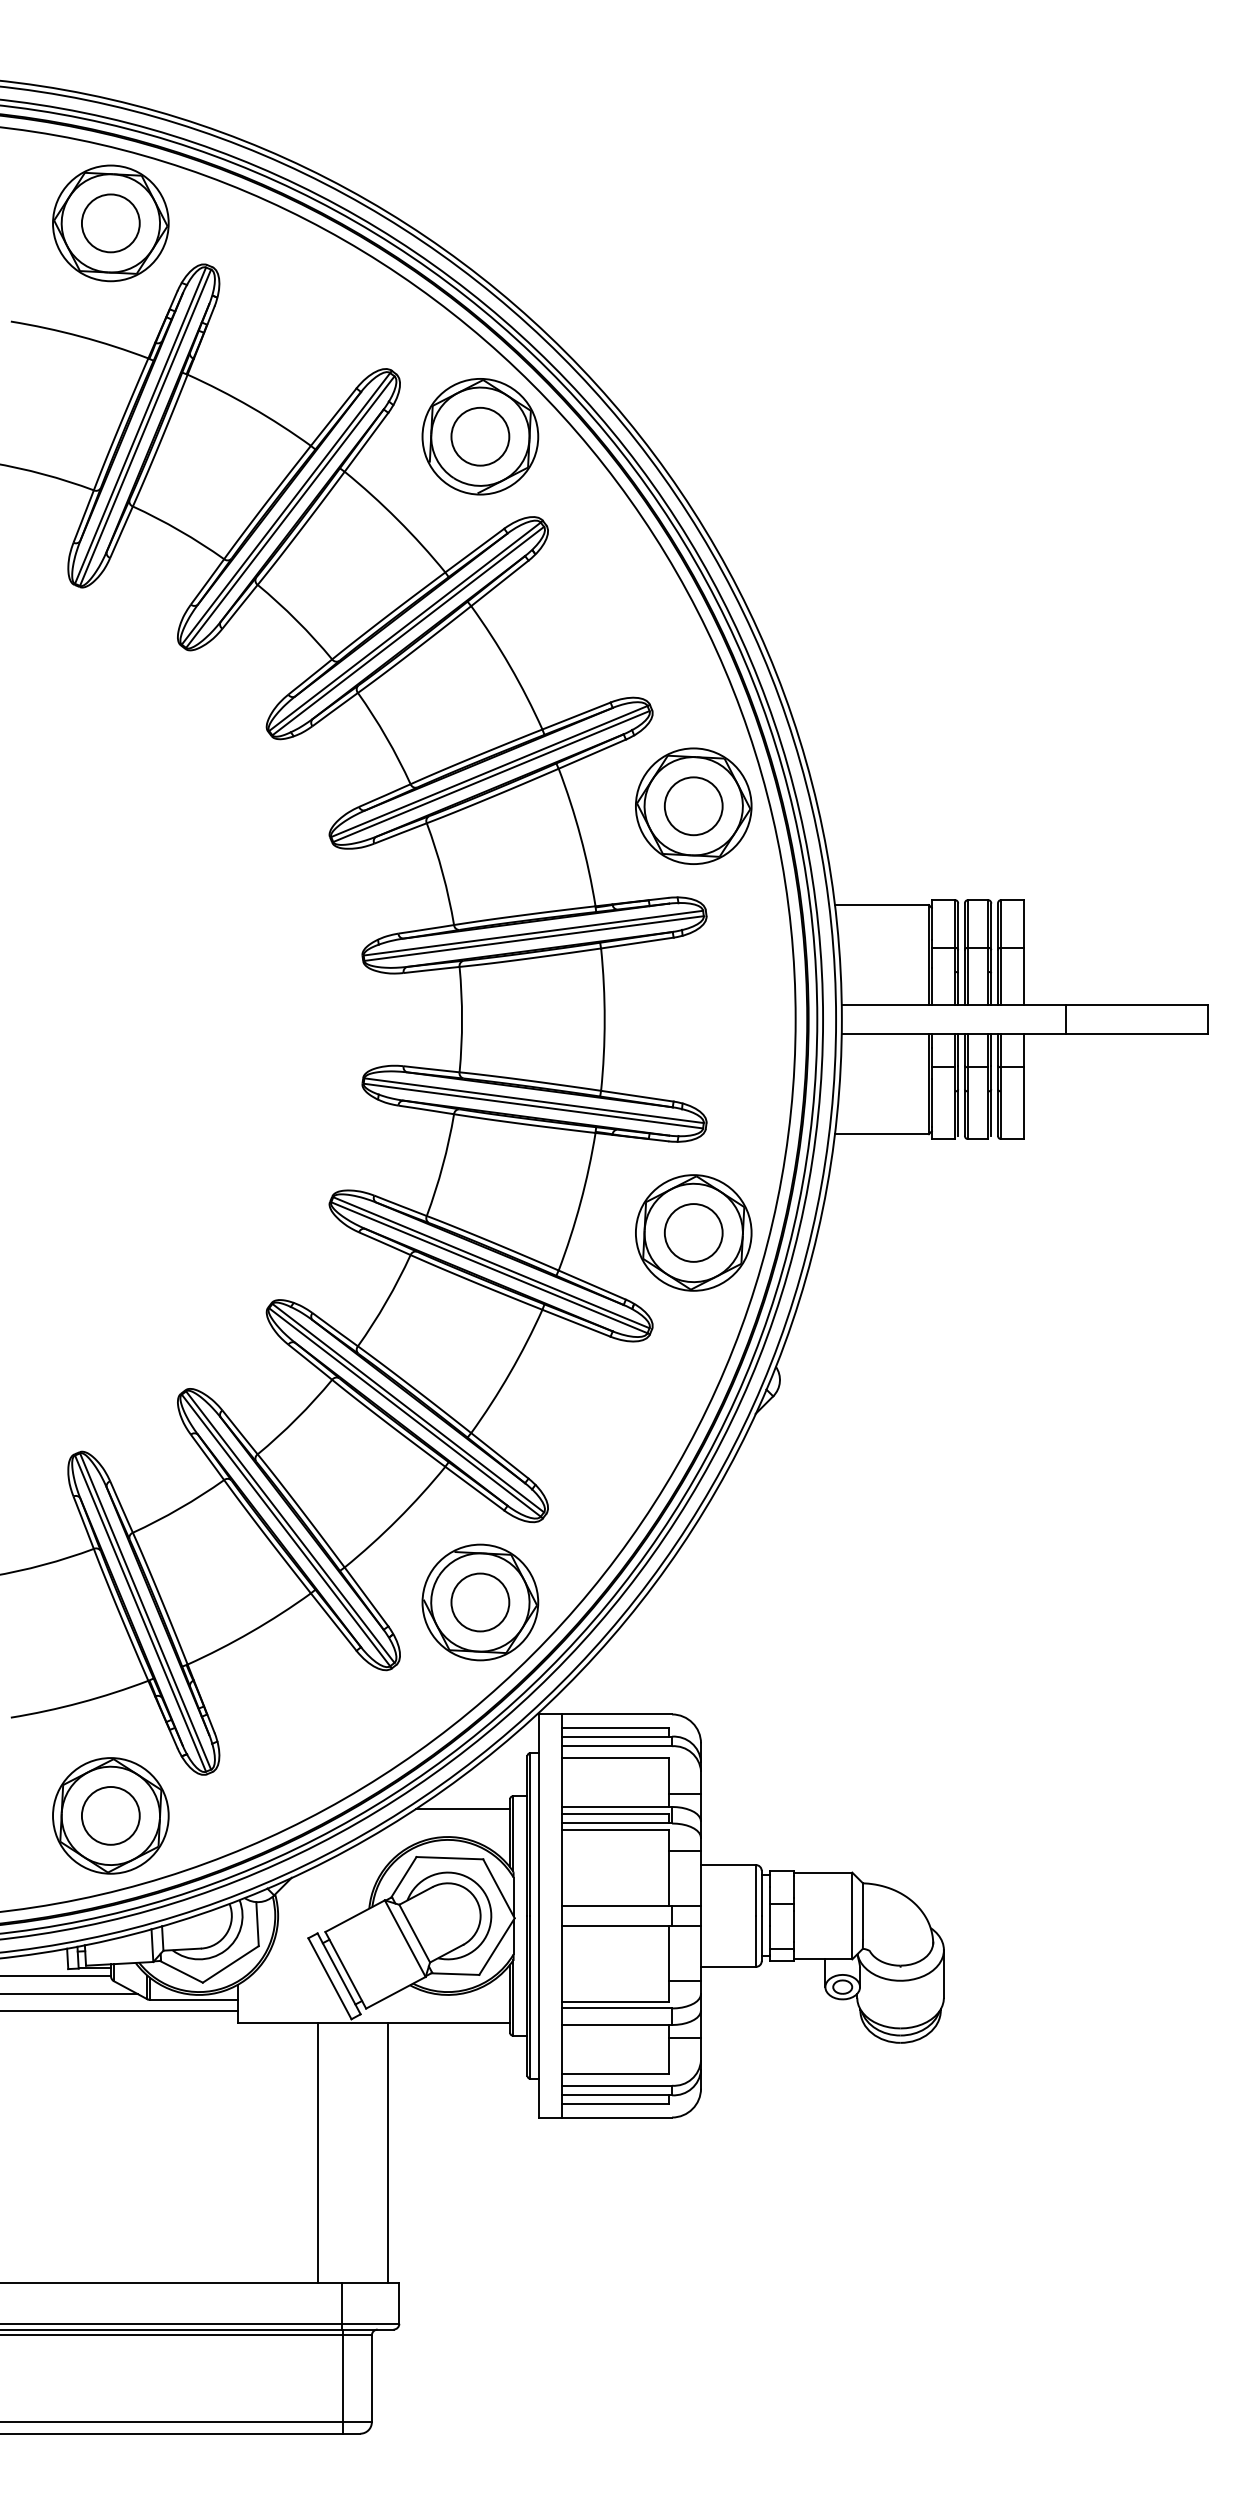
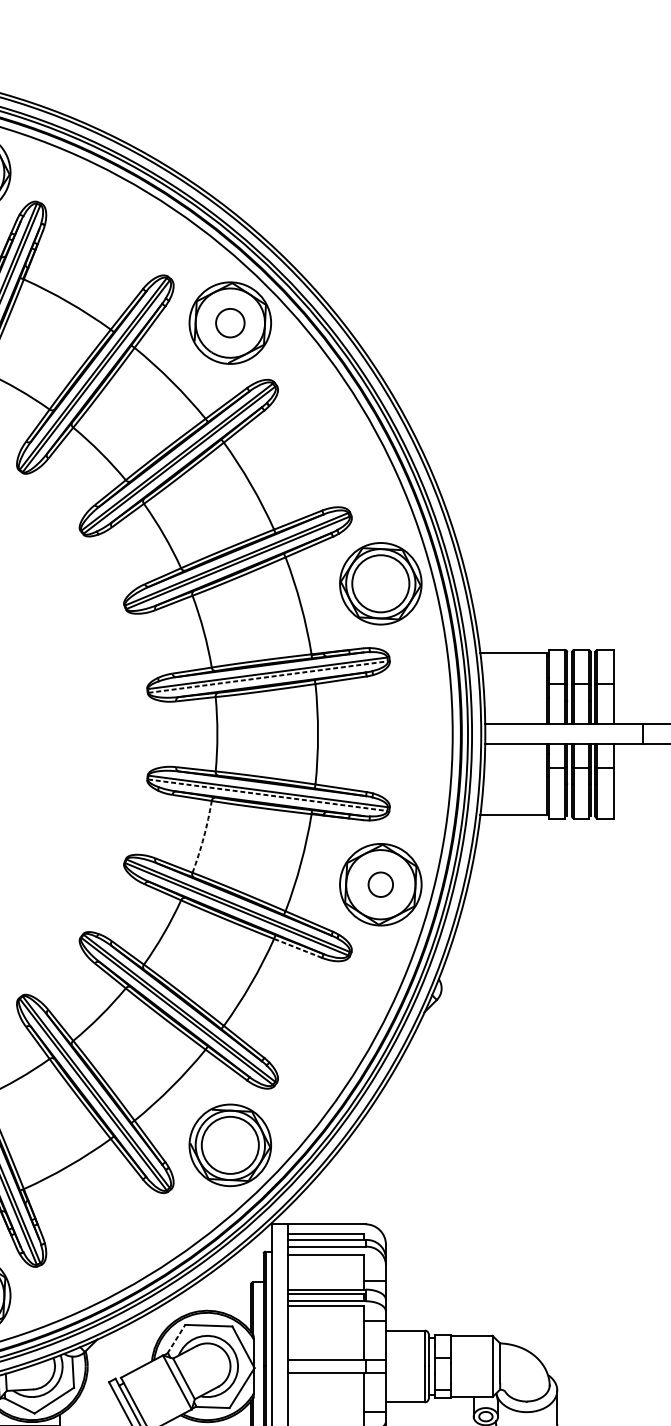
circle: (480, 436) -> (230, 322), size x0.7
circle: (693, 806) -> (380, 583), size x1.4
line: (534, 938) -> (268, 677), solid -> dashed
line: (533, 1106) -> (267, 795), solid -> dashed
arc: (442, 1165) -> (203, 837), solid -> dashed
circle: (693, 1232) -> (380, 884), size x0.6
line: (576, 1323) -> (298, 948), solid -> dashed
circle: (480, 1602) -> (230, 1145), size x1.4
line: (462, 1808) -> (217, 1290), removed
line: (403, 1877) -> (176, 1339), solid -> dashed

